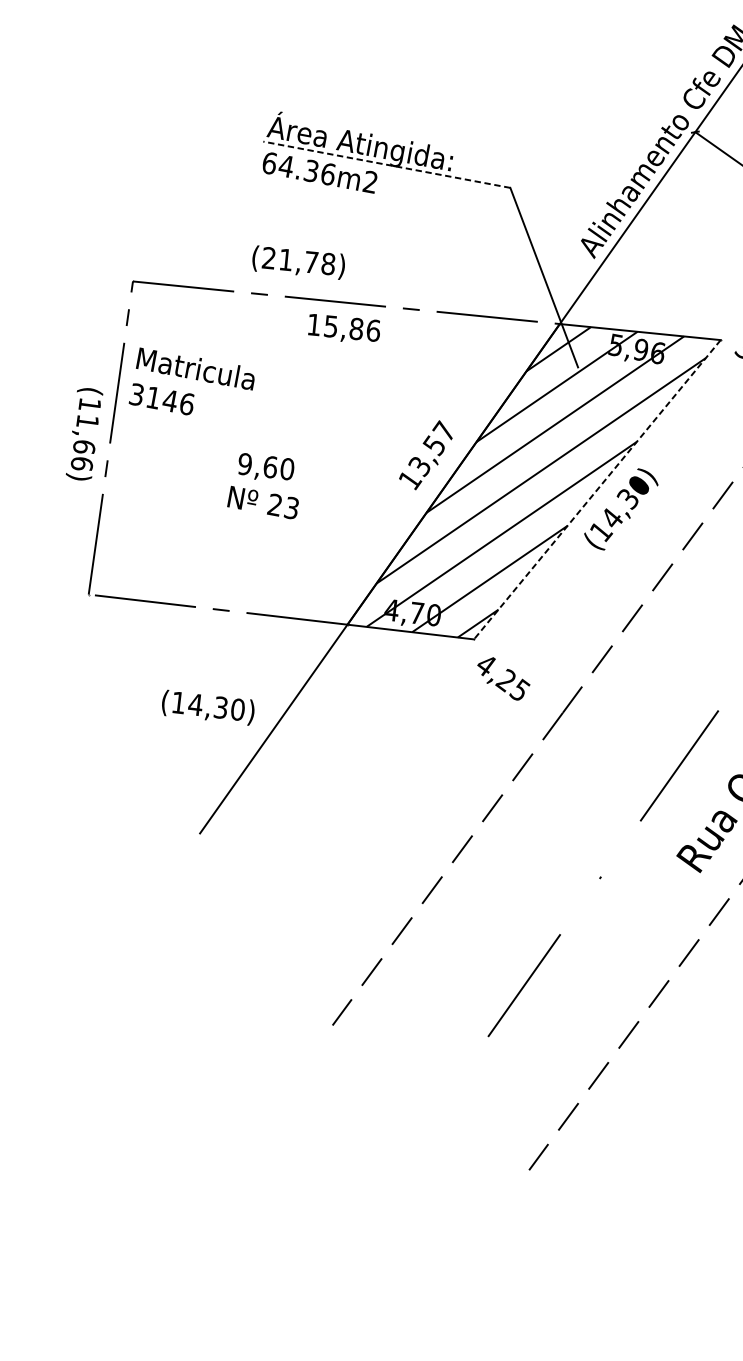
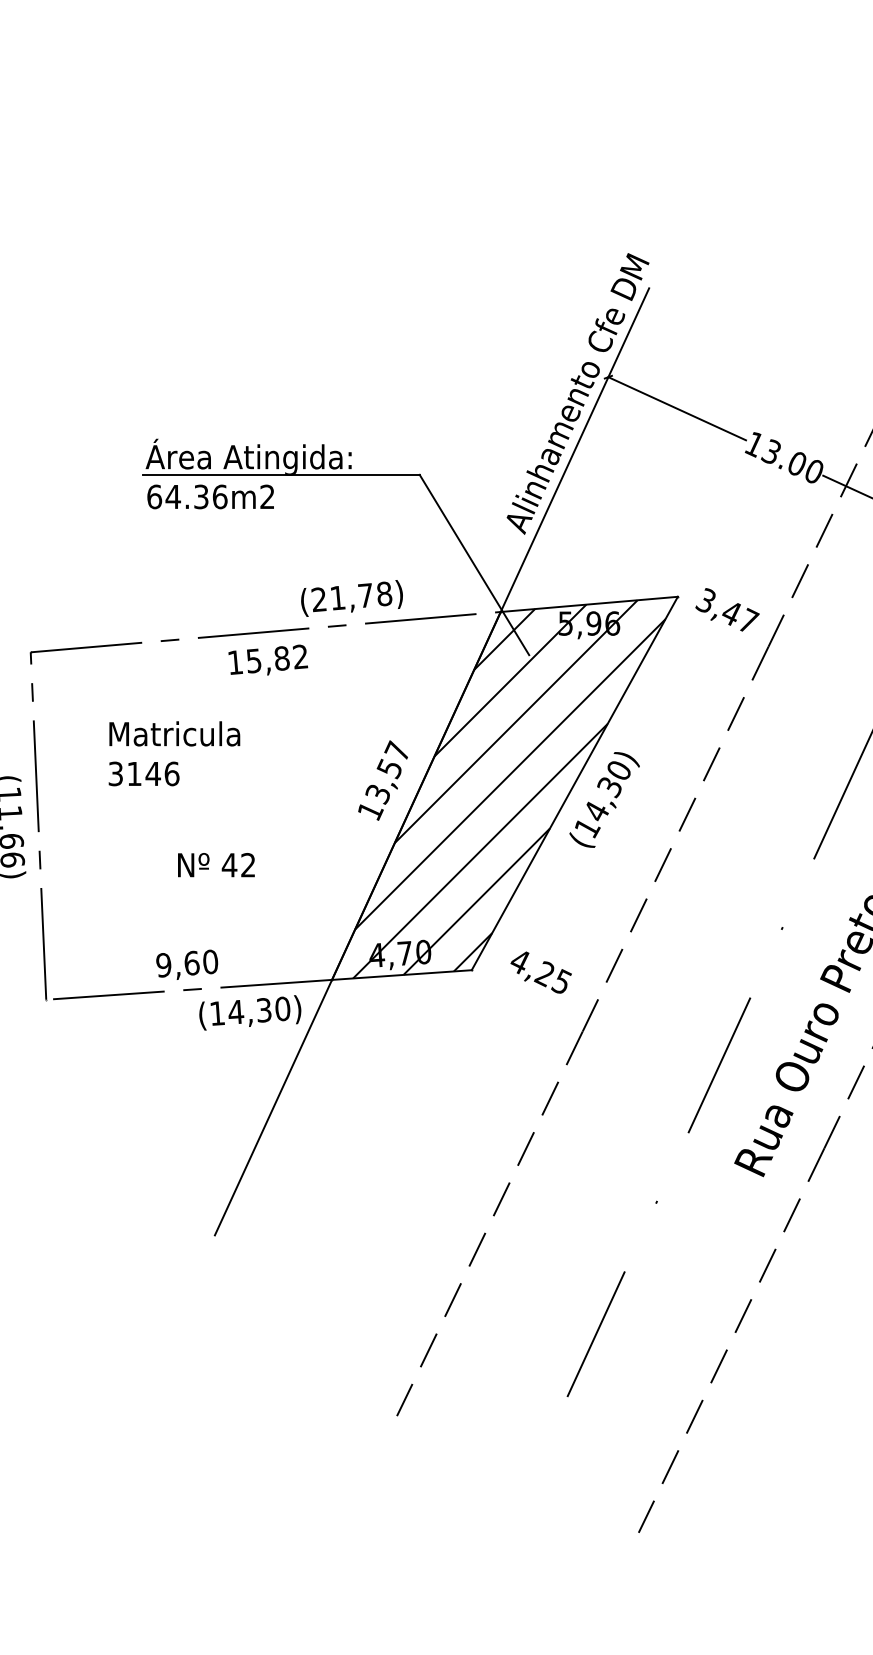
line: (386, 164) -> (281, 474), dashed -> solid
text: (298, 262) -> (351, 598), moved
text: (373, 330) -> (300, 656), 15,86 -> 15,82
text: (192, 386) -> (174, 753), moved
text: (266, 467) -> (187, 964), moved
line: (597, 489) -> (574, 783), dashed -> solid
text: (283, 506) -> (238, 865), 23 -> 42
text: (502, 678) -> (540, 972), moved
text: (208, 707) -> (250, 1012), moved

